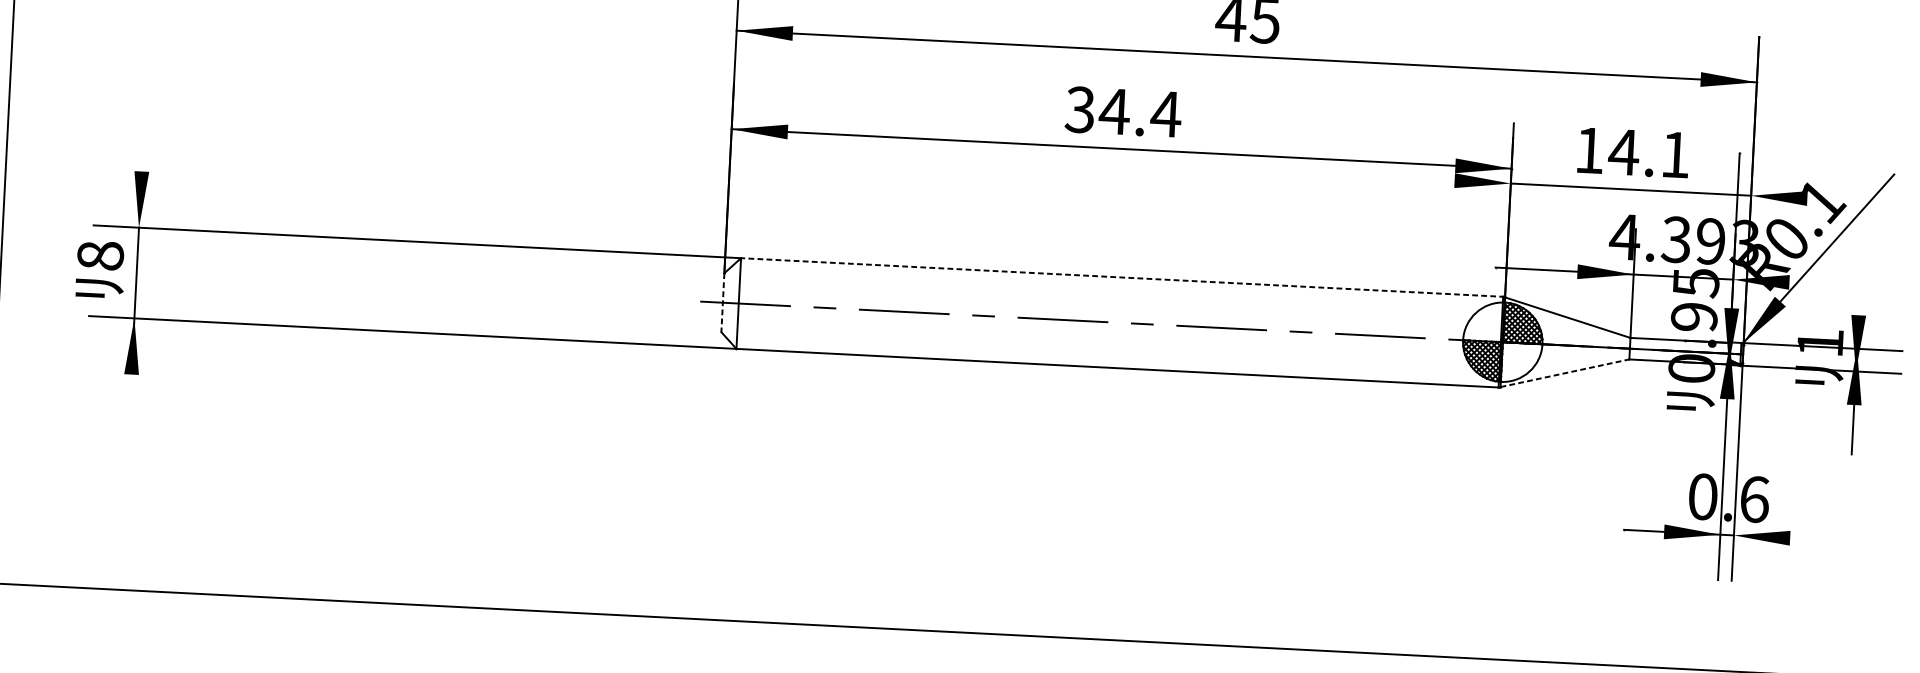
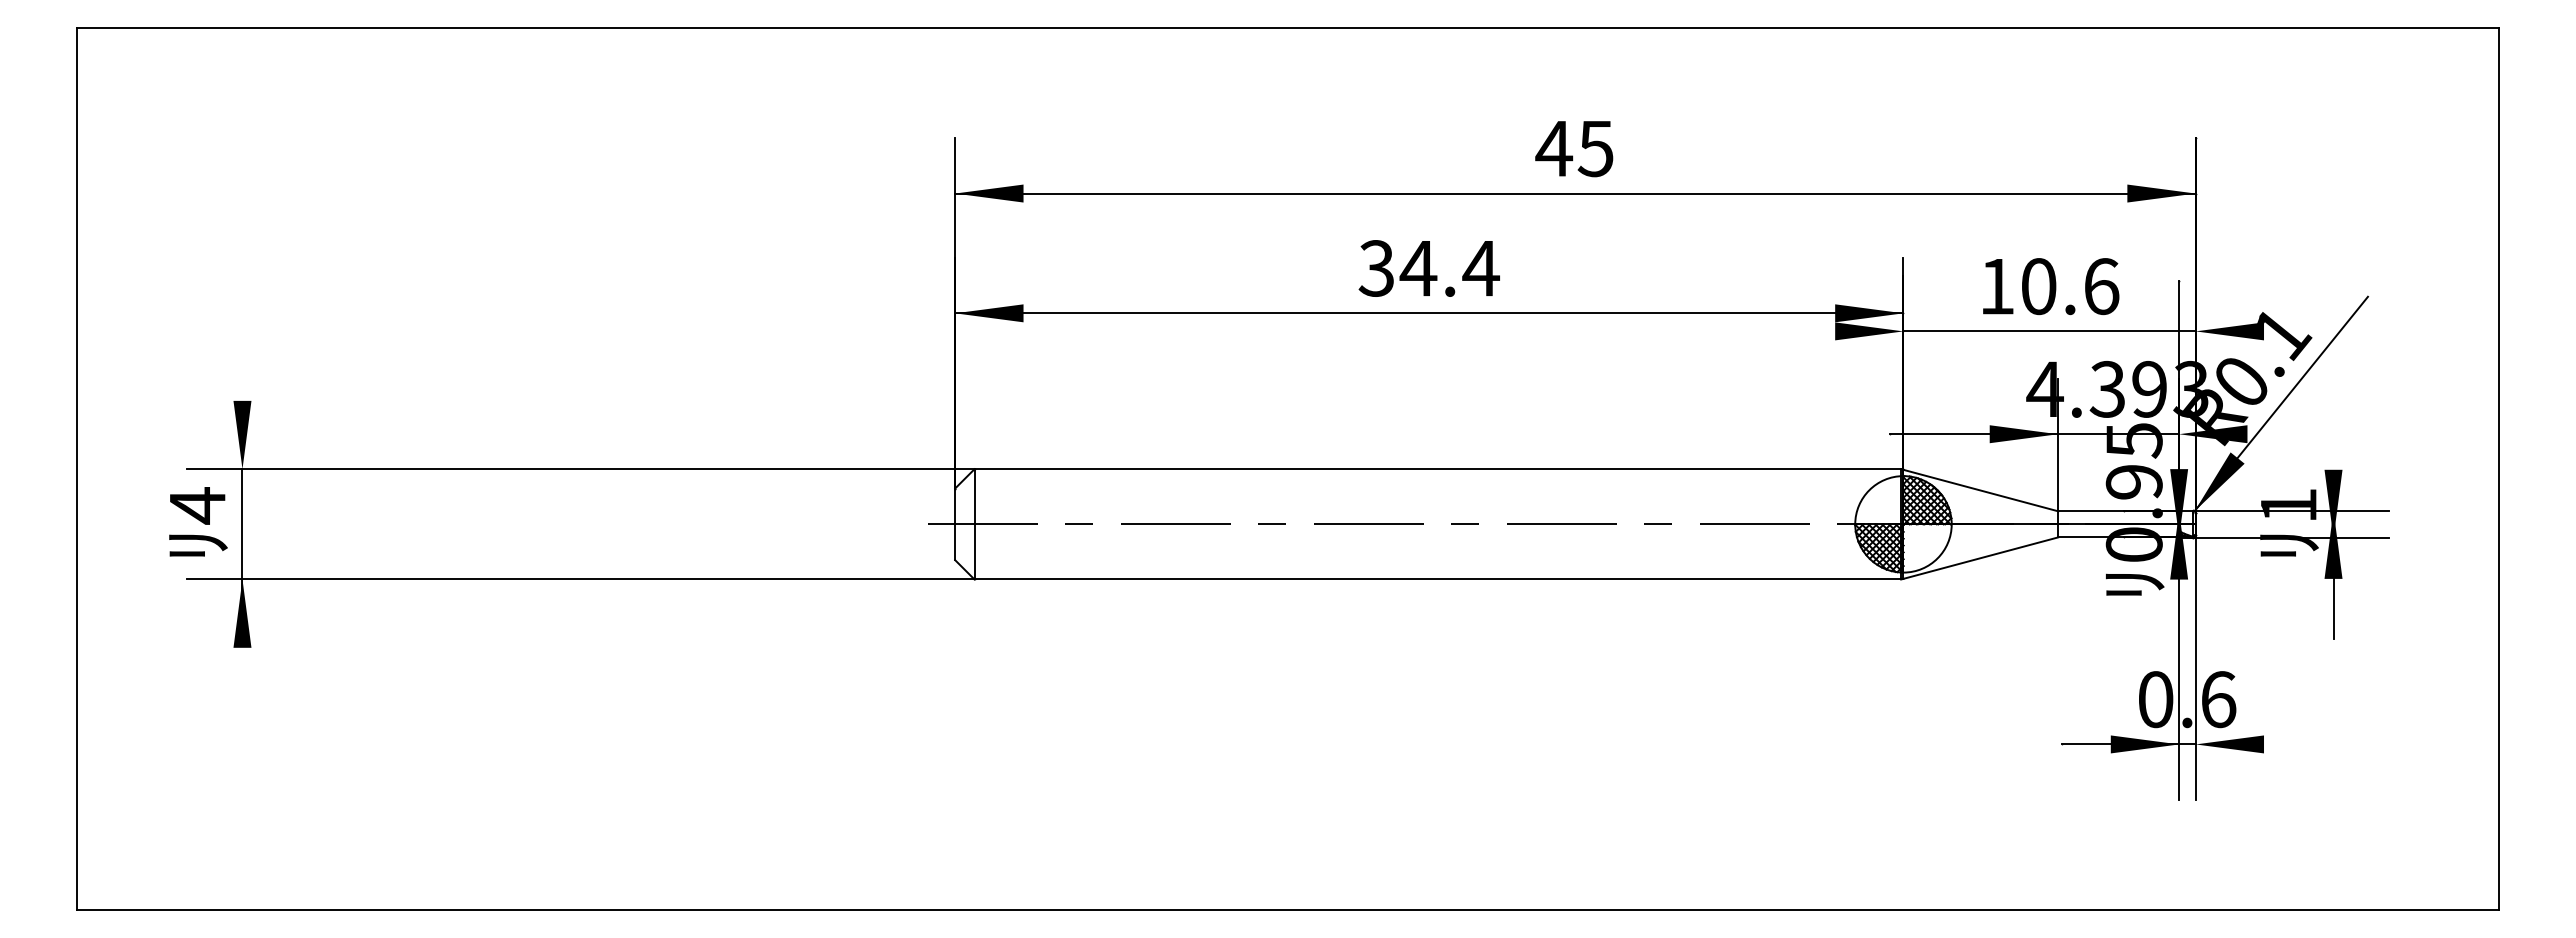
text: (1649, 153) -> (2069, 286), 14.1 -> 10.6
text: (100, 255) -> (197, 505), 8 -> 4
line: (1122, 277) -> (1438, 469), dashed -> solid
line: (723, 302) -> (955, 524), dashed -> solid
line: (1565, 373) -> (1981, 558), dashed -> solid

